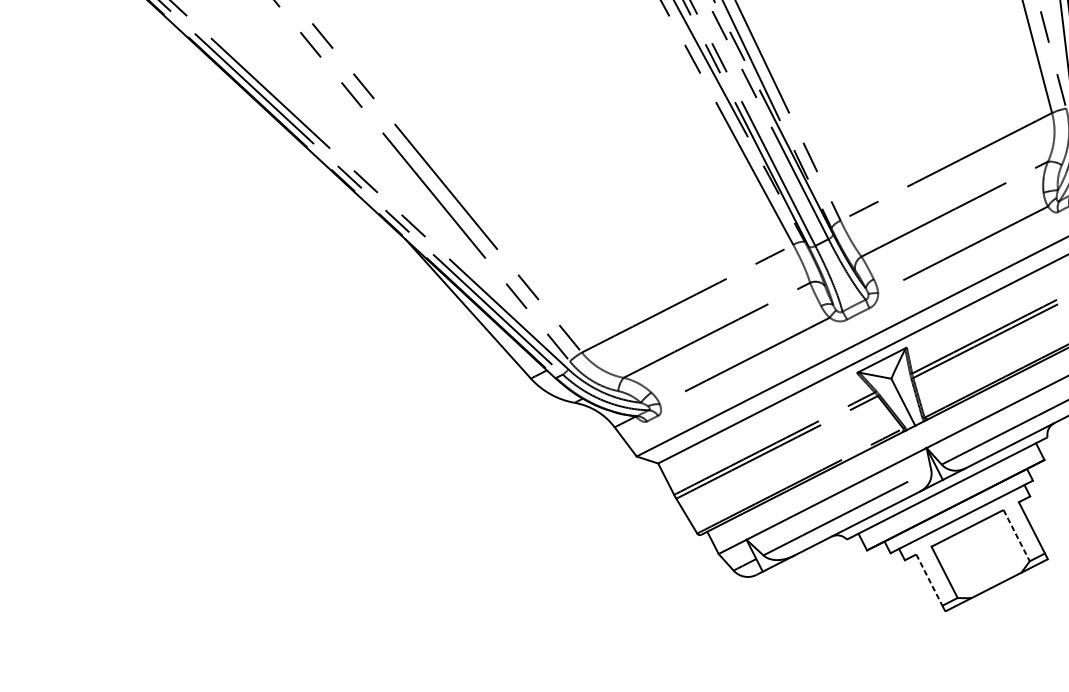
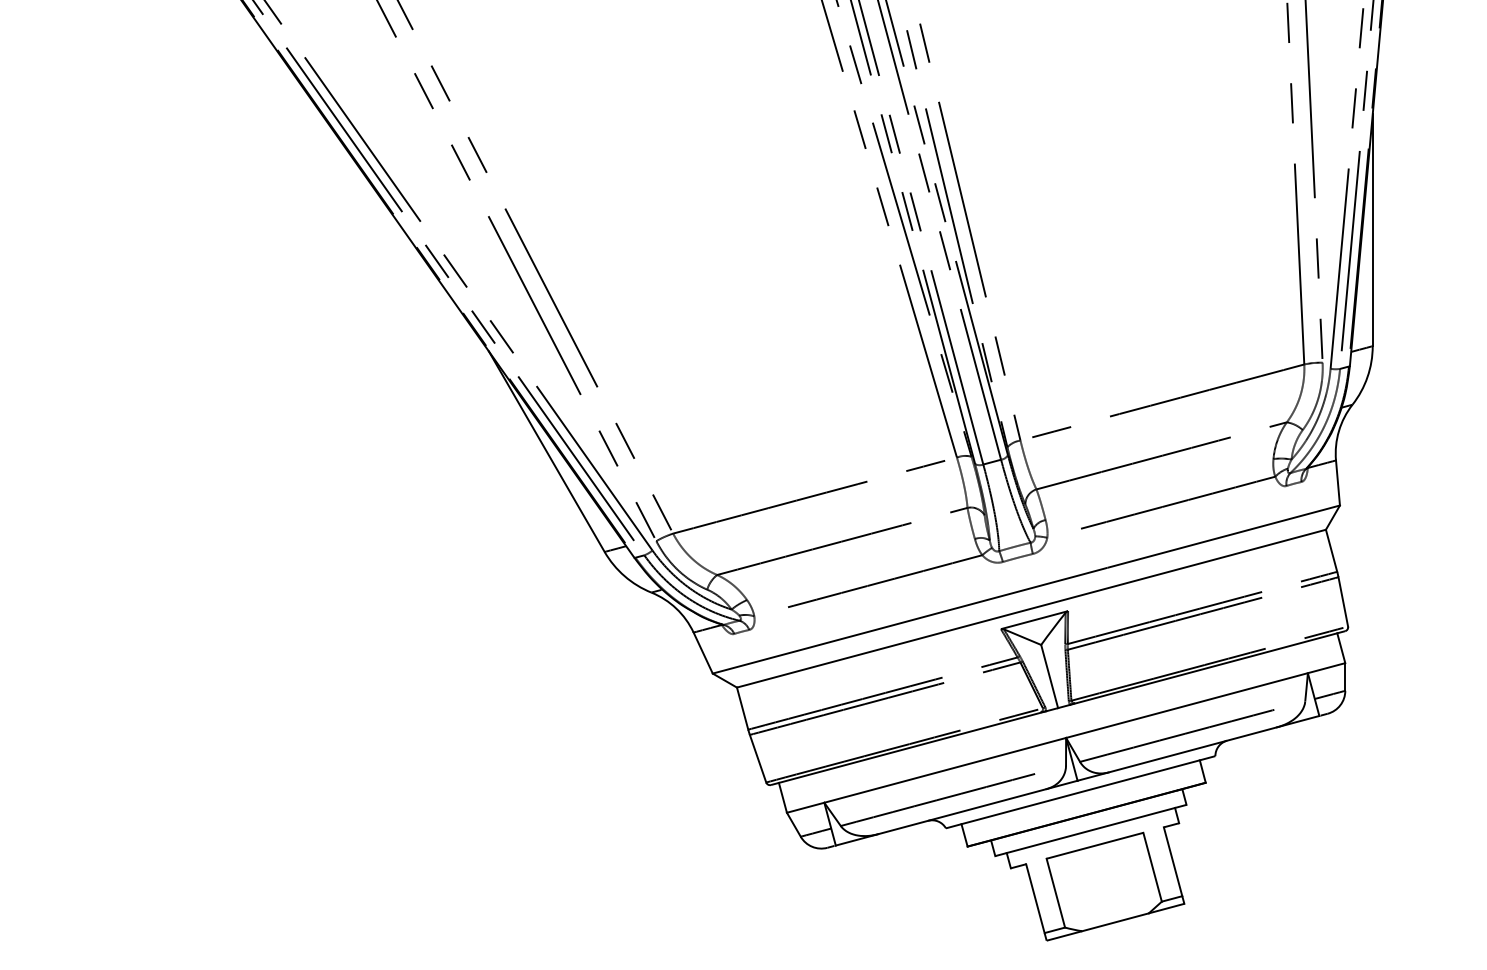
line: (1016, 535) -> (1152, 867), dashed -> solid
line: (929, 579) -> (1035, 898), dashed -> solid

